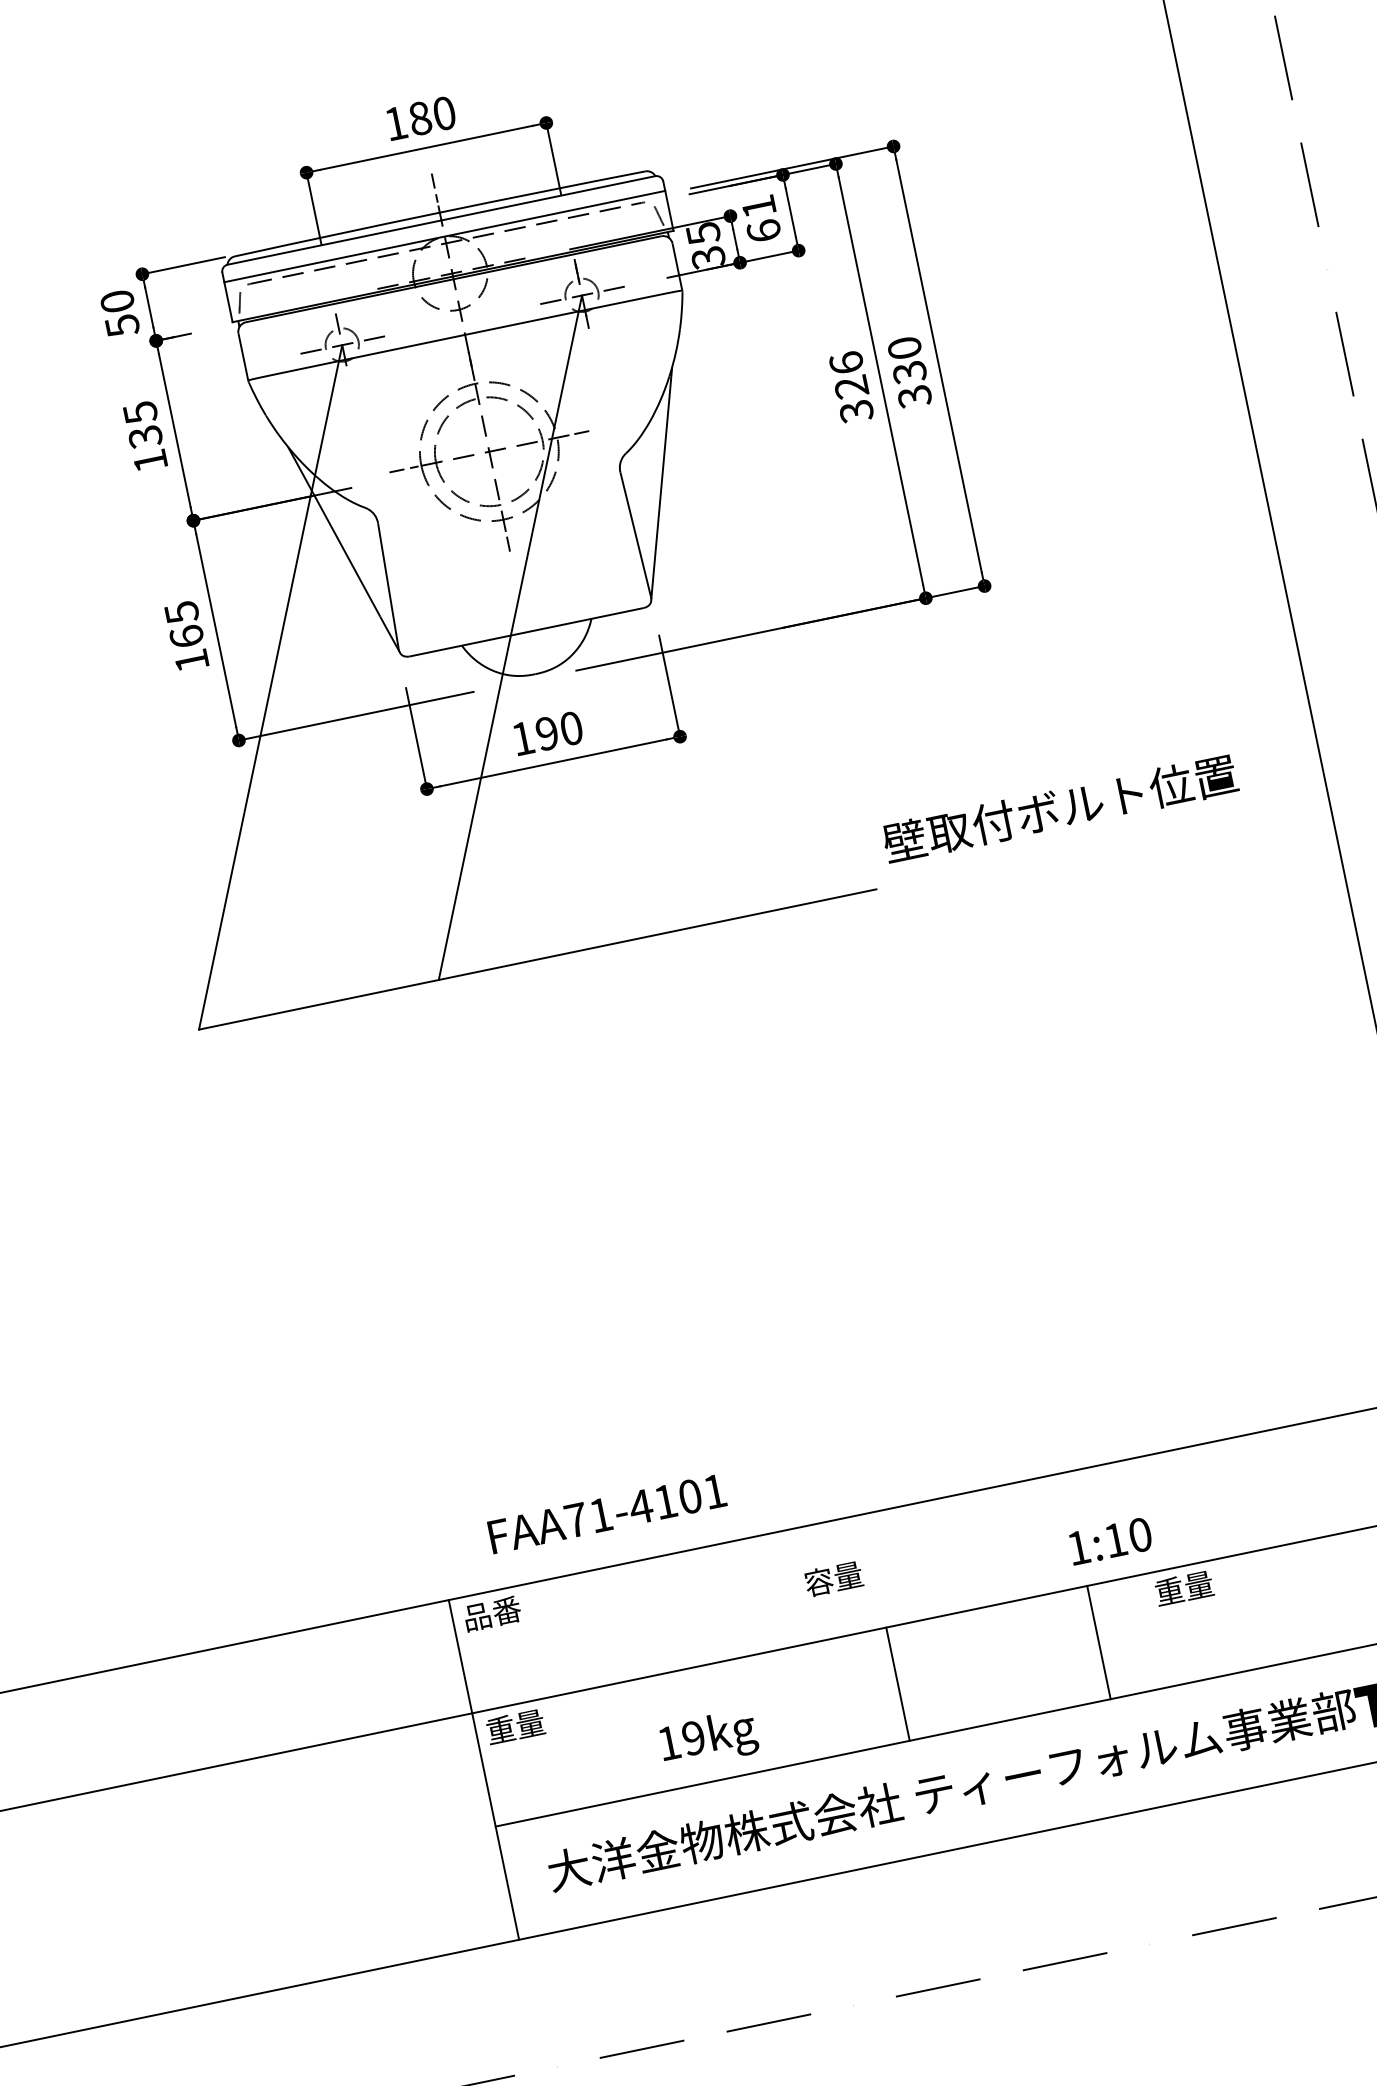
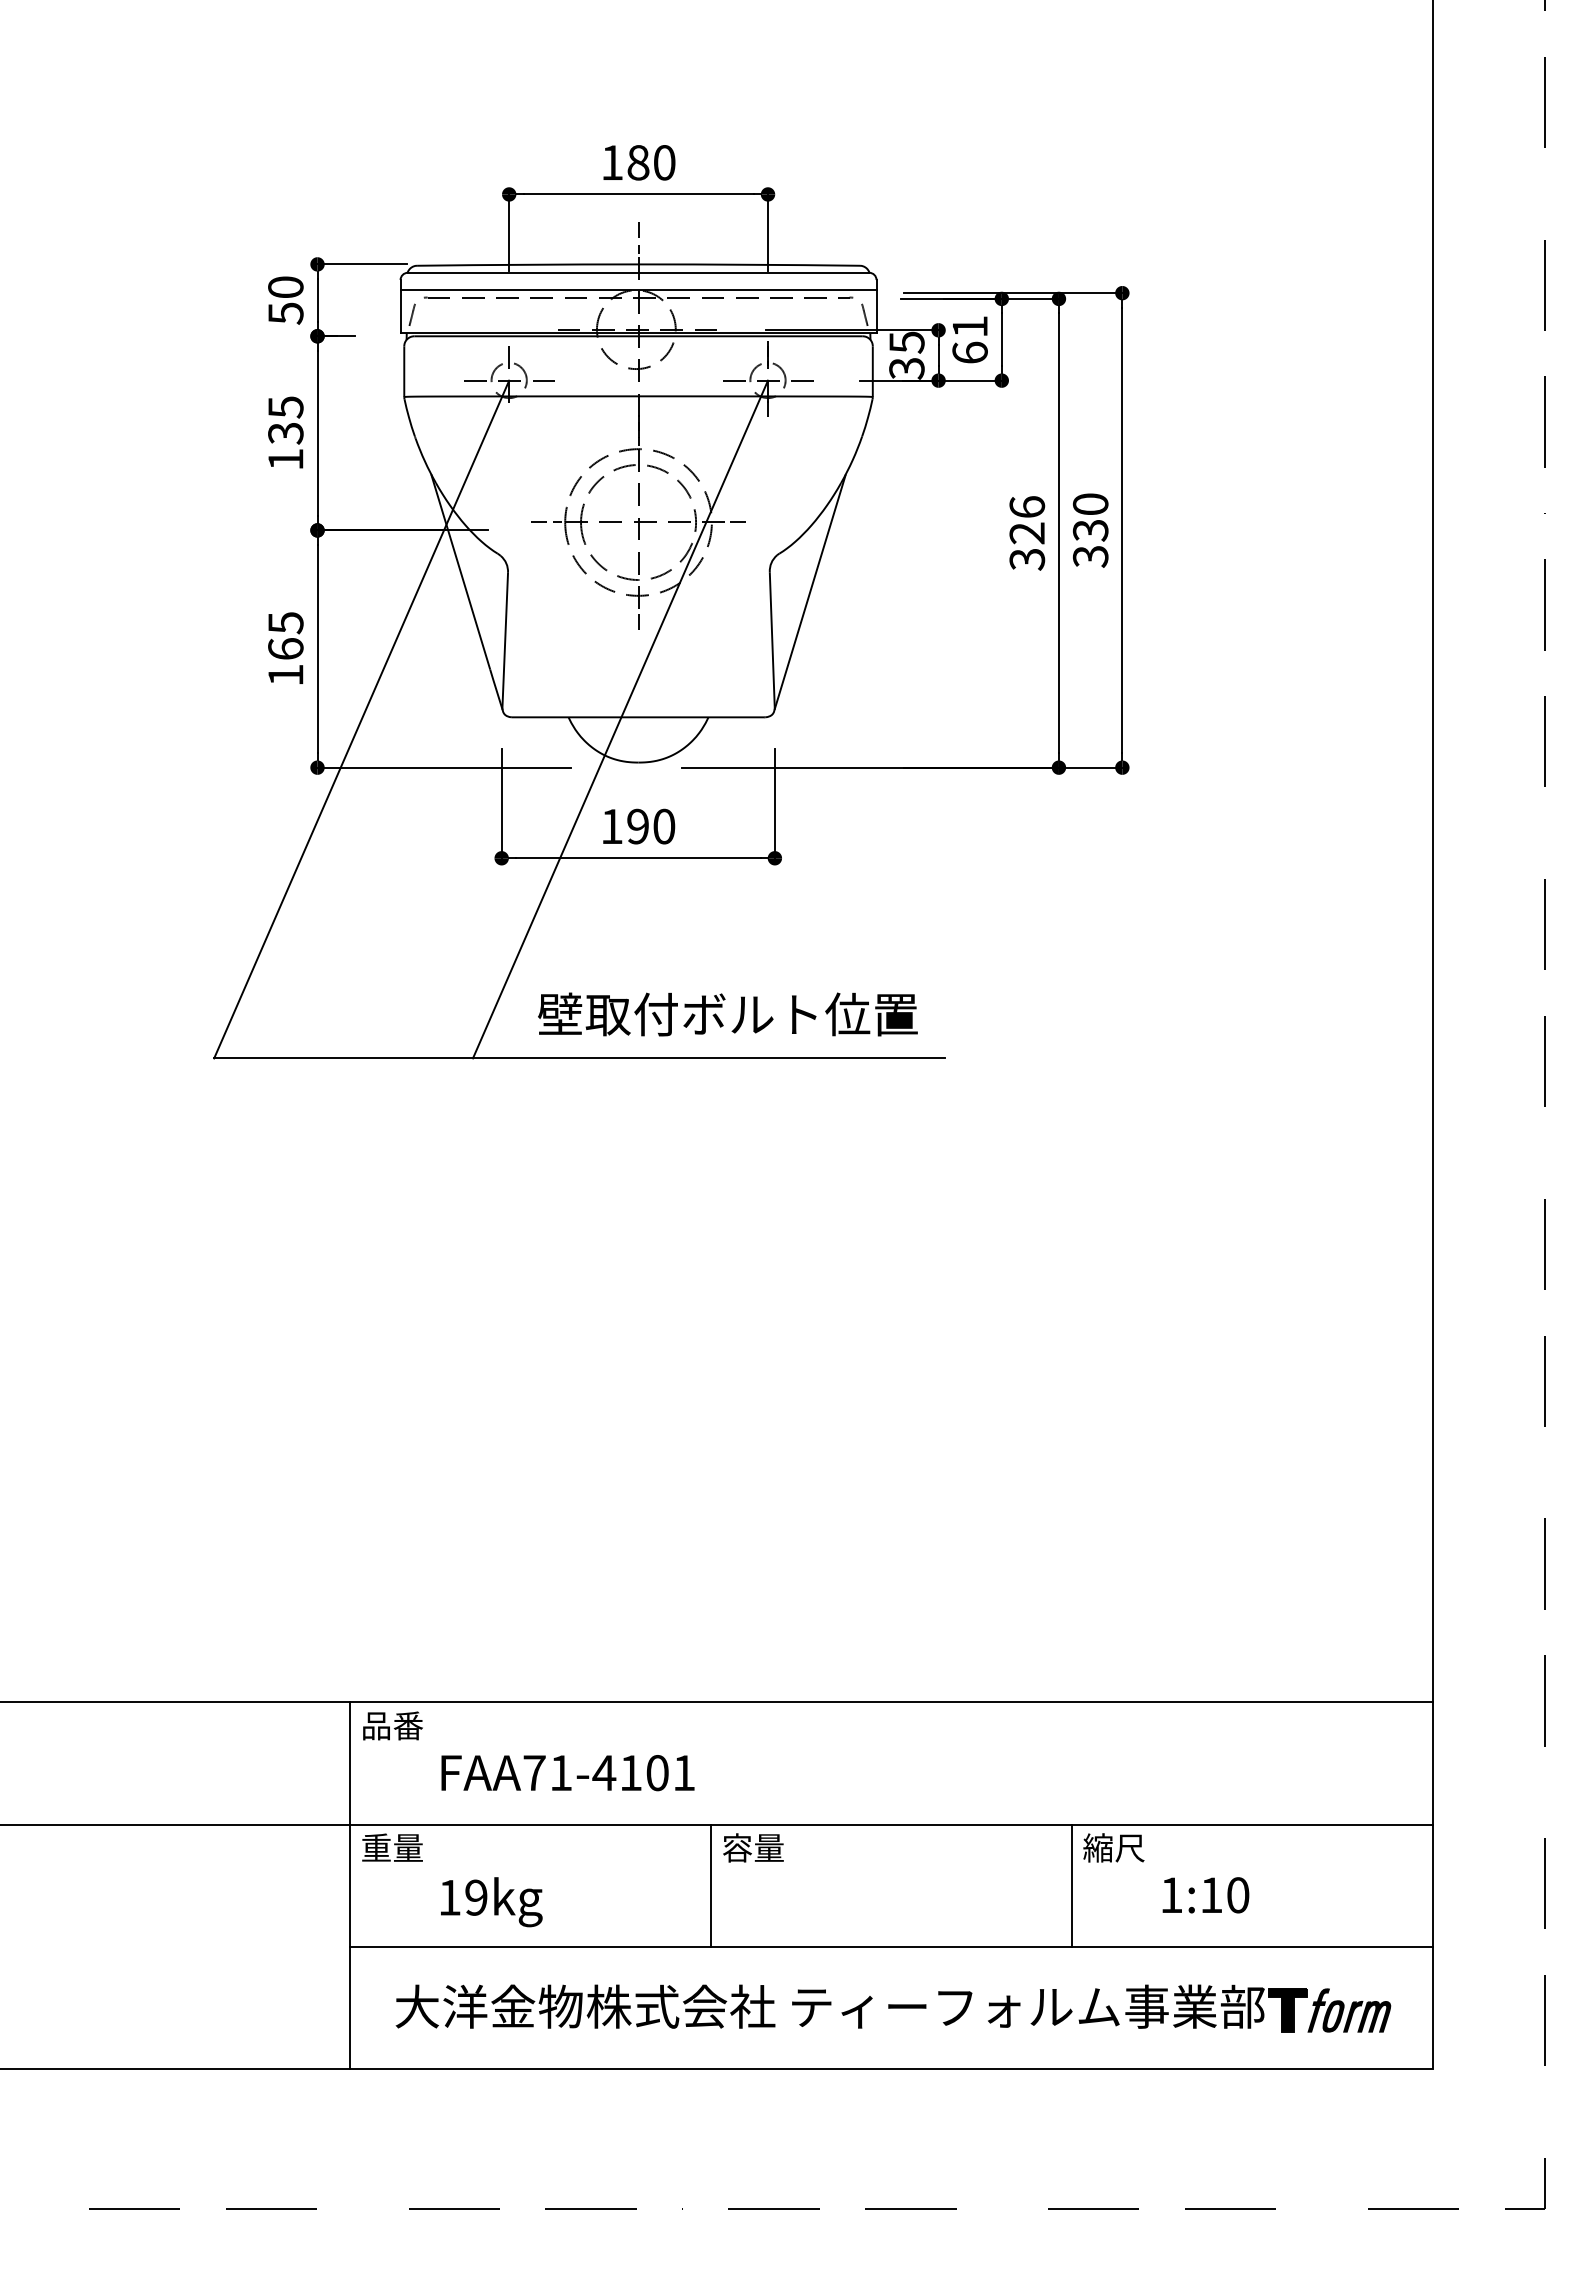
text: (1059, 808) -> (727, 1014), moved
text: (606, 1514) -> (567, 1773), moved
text: (1110, 1541) -> (1205, 1895), moved
text: (833, 1578) -> (753, 1847), moved
text: (1183, 1588) -> (1113, 1847), 重量 -> 縮尺
line: (1099, 1642) -> (1072, 1885), moved
line: (898, 1684) -> (711, 1885), moved
text: (708, 1739) -> (491, 1902), moved

